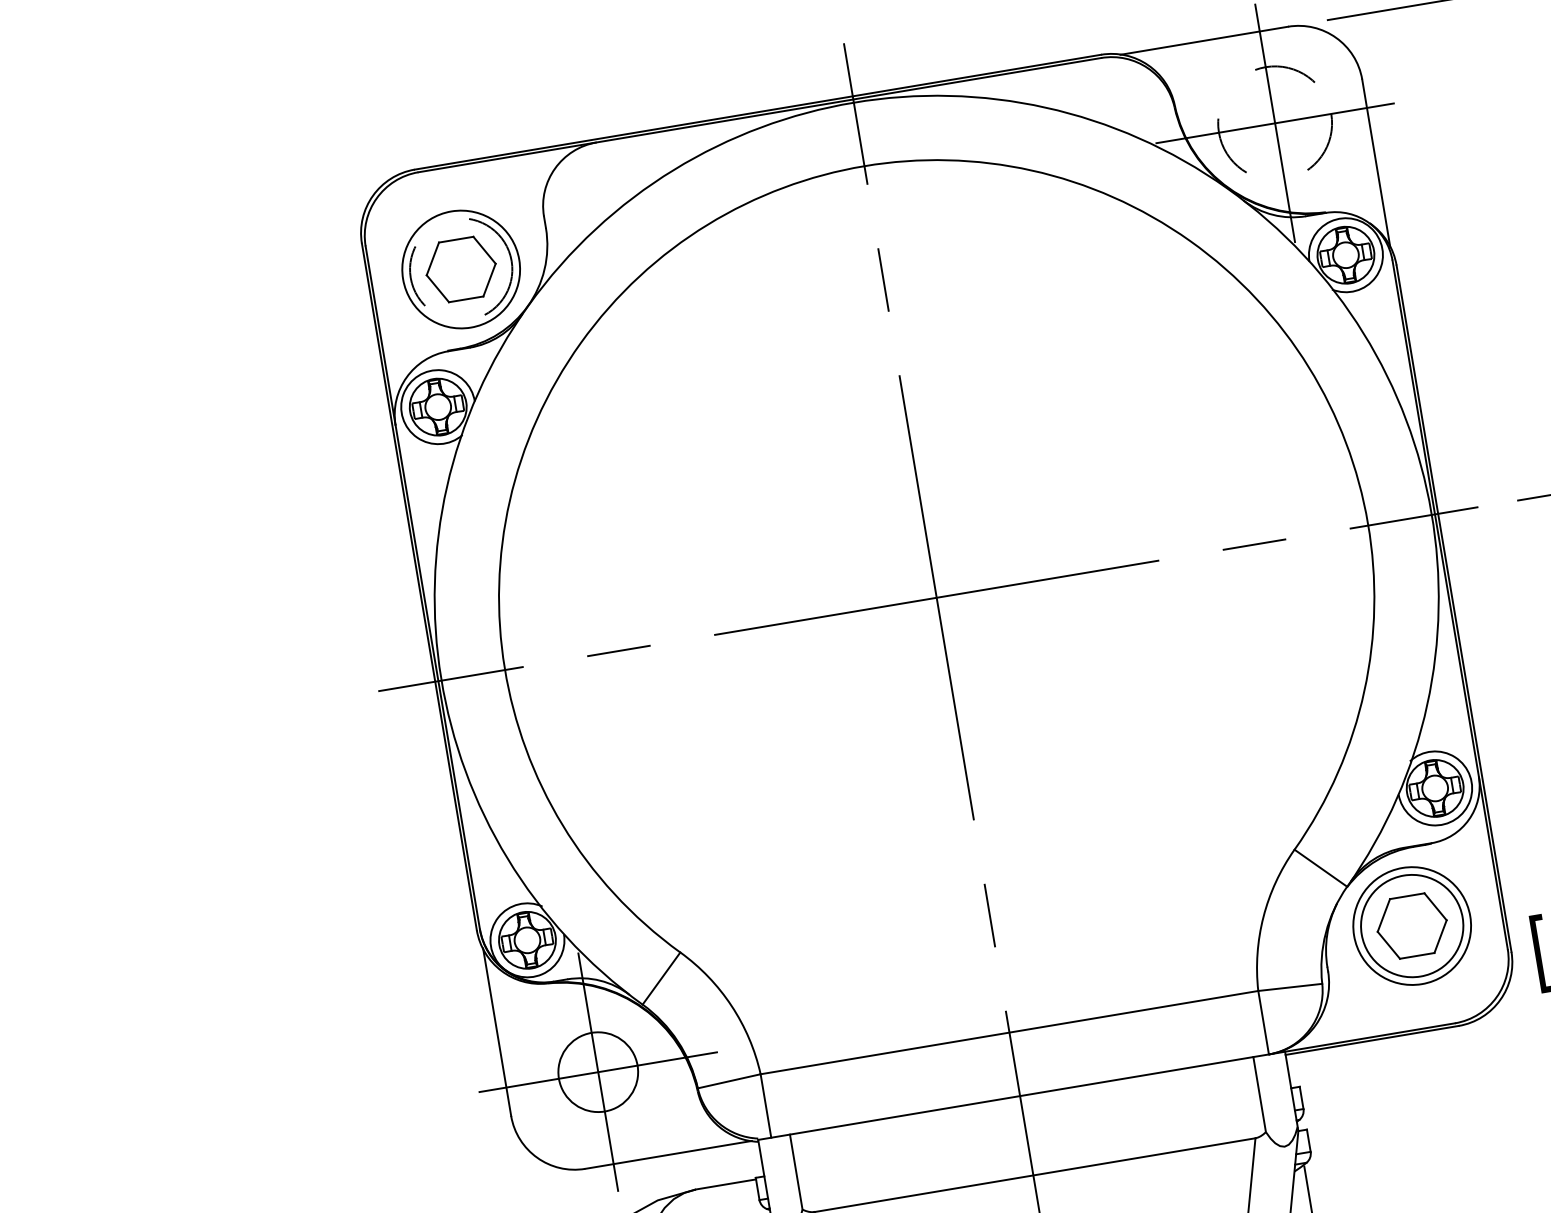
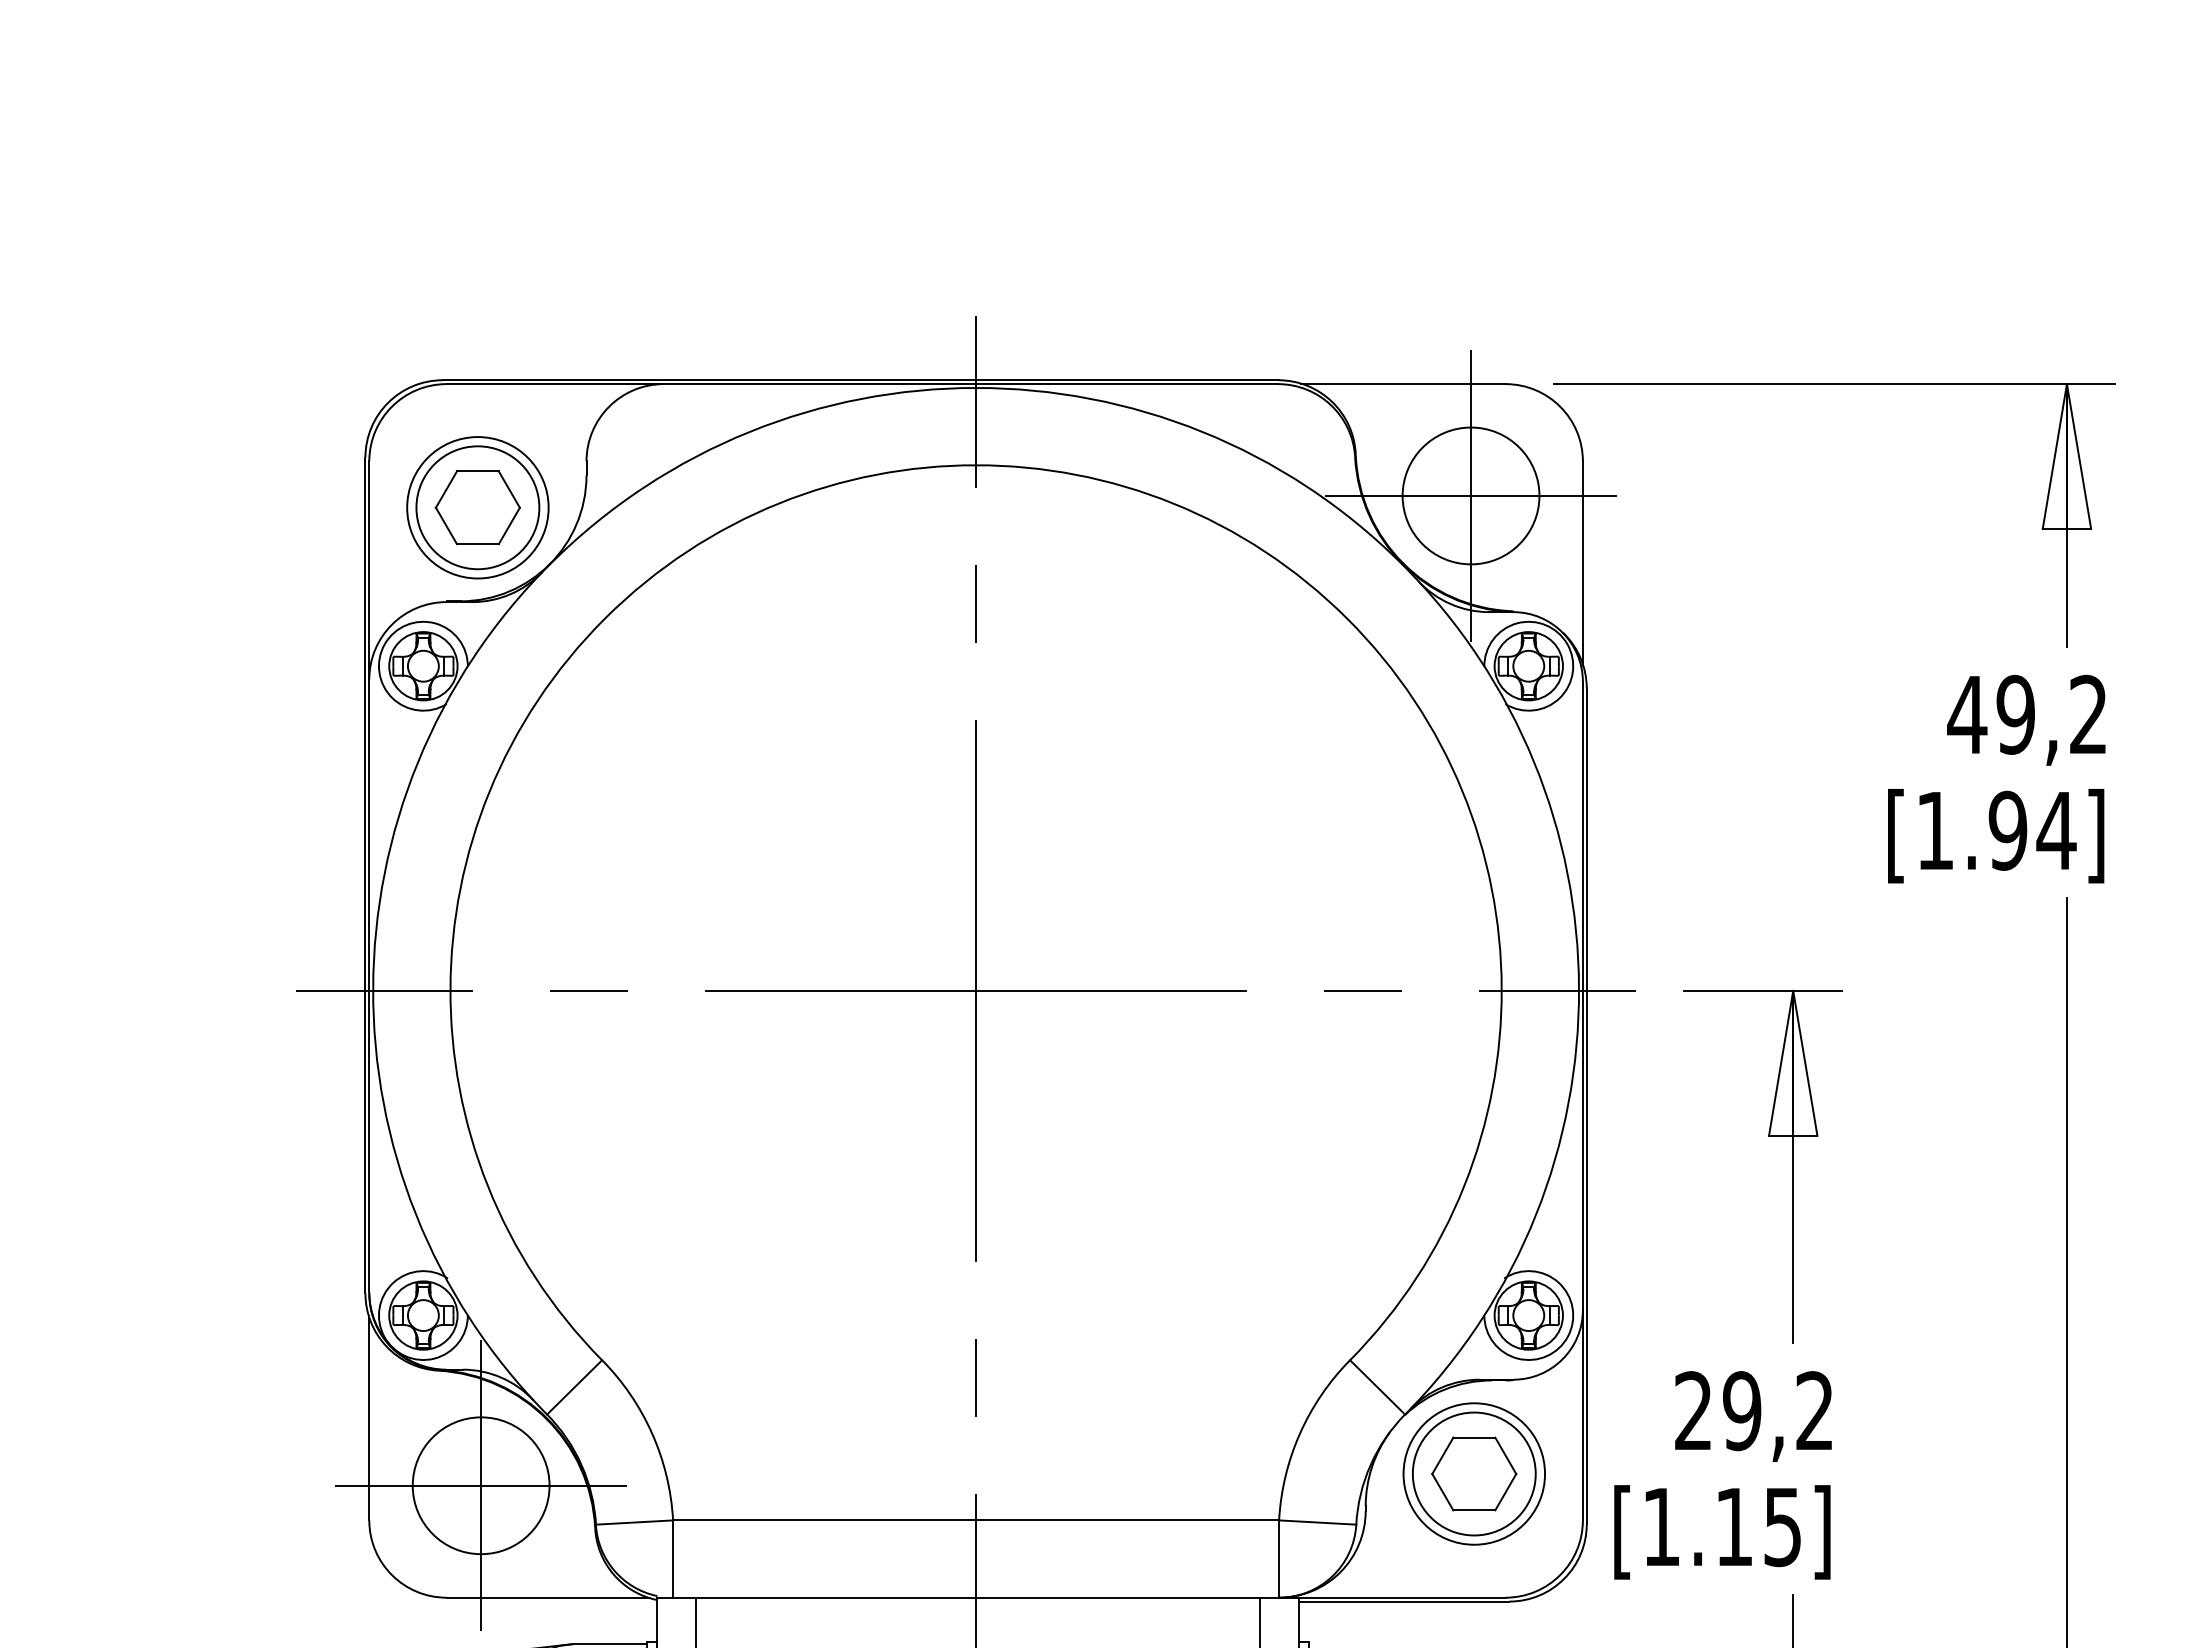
circle: (1274, 123) -> (1470, 495), dashed -> solid
circle: (460, 269) -> (477, 507), dashed -> solid
circle: (597, 1072) -> (480, 1485), size x1.43

